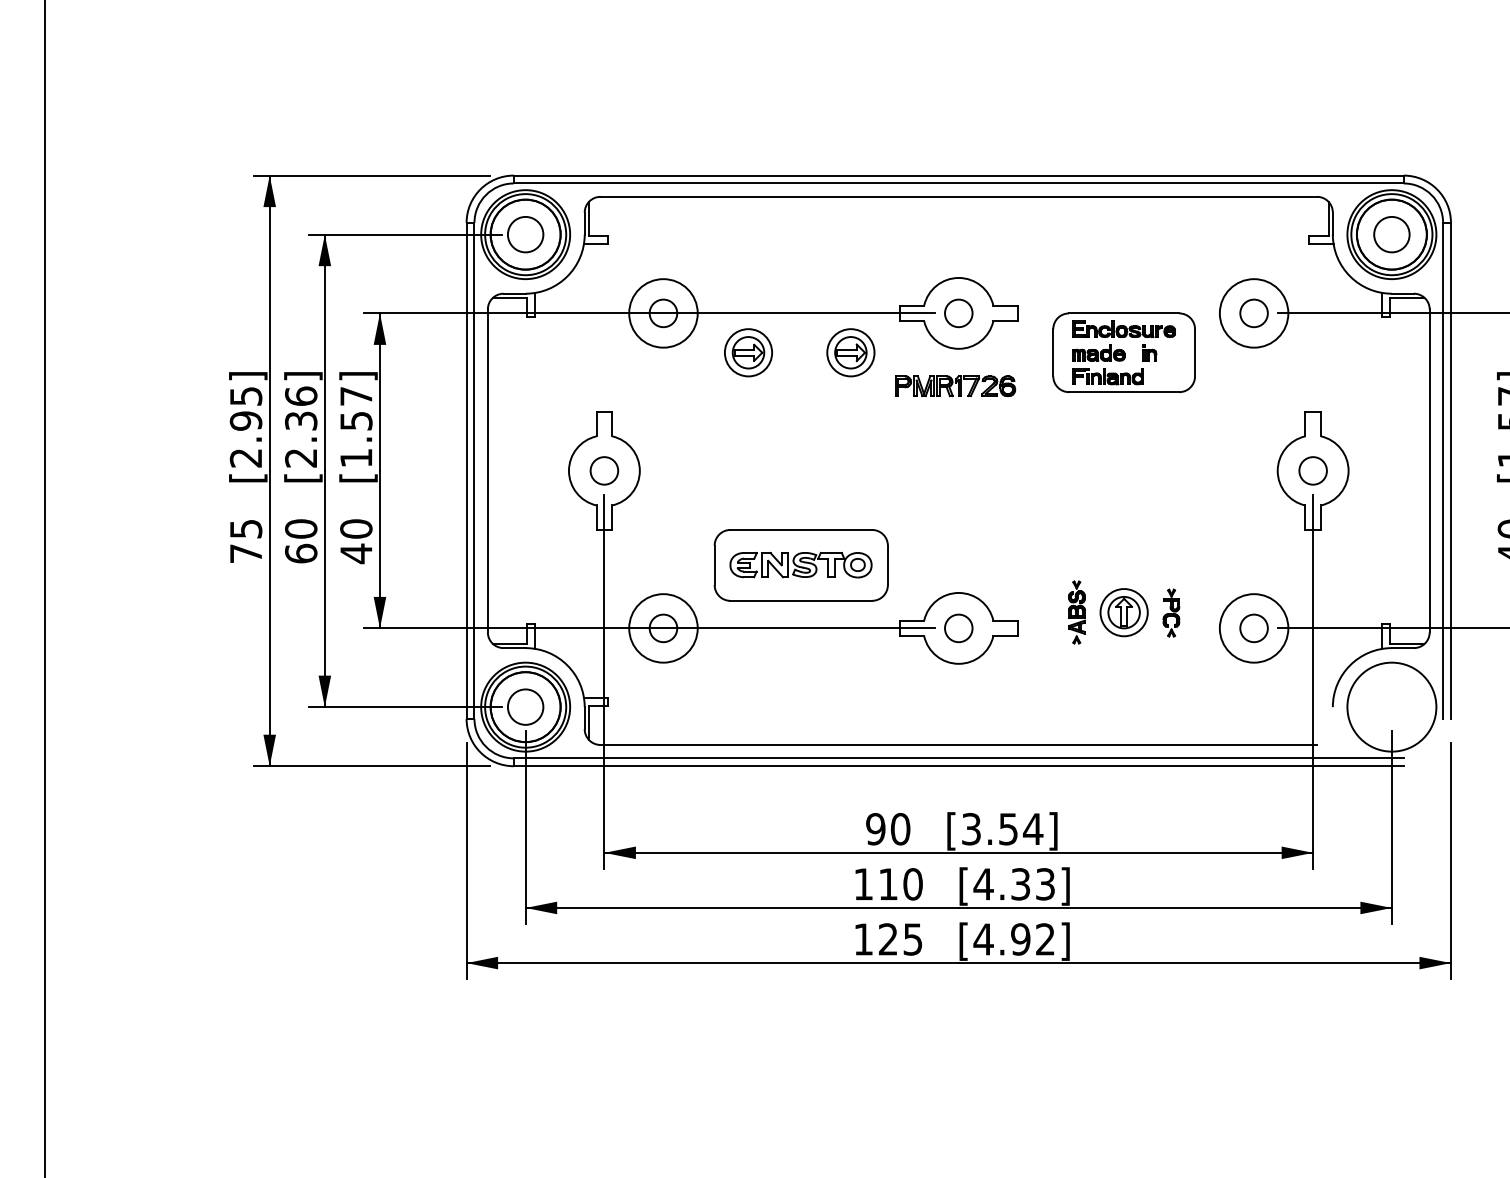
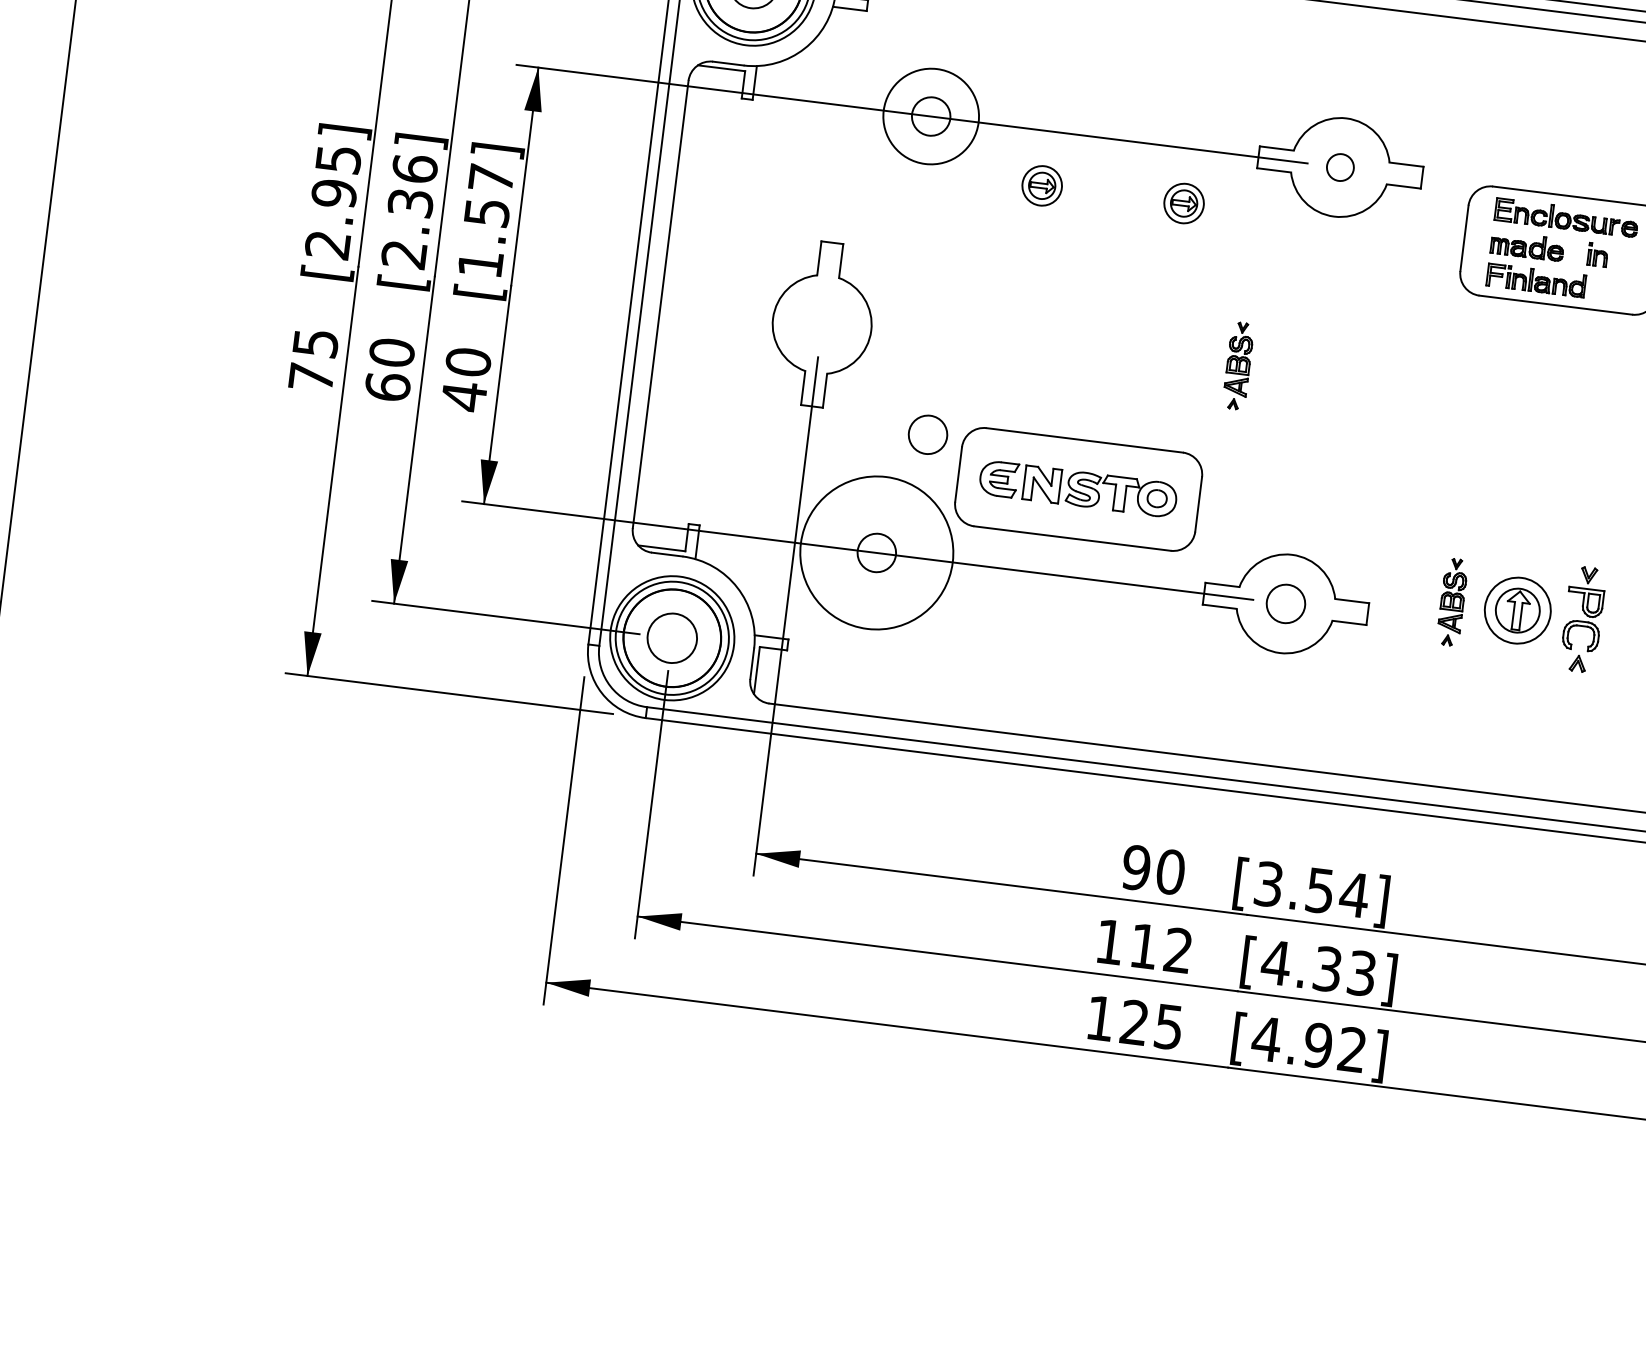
circle: (958, 313) -> (1339, 167), size x0.7
part: (748, 352) -> (1042, 185), size x0.6
part: (850, 352) -> (1183, 202), size x0.6
part: (955, 386) -> (1323, 268), removed
part: (903, 463) -> (1237, 365), added
circle: (604, 470) -> (928, 434), moved
part: (1171, 612) -> (1583, 618), size x1.6
circle: (663, 628) -> (876, 553), size x1.6
text: (912, 884) -> (1177, 950), 110 -> 112

